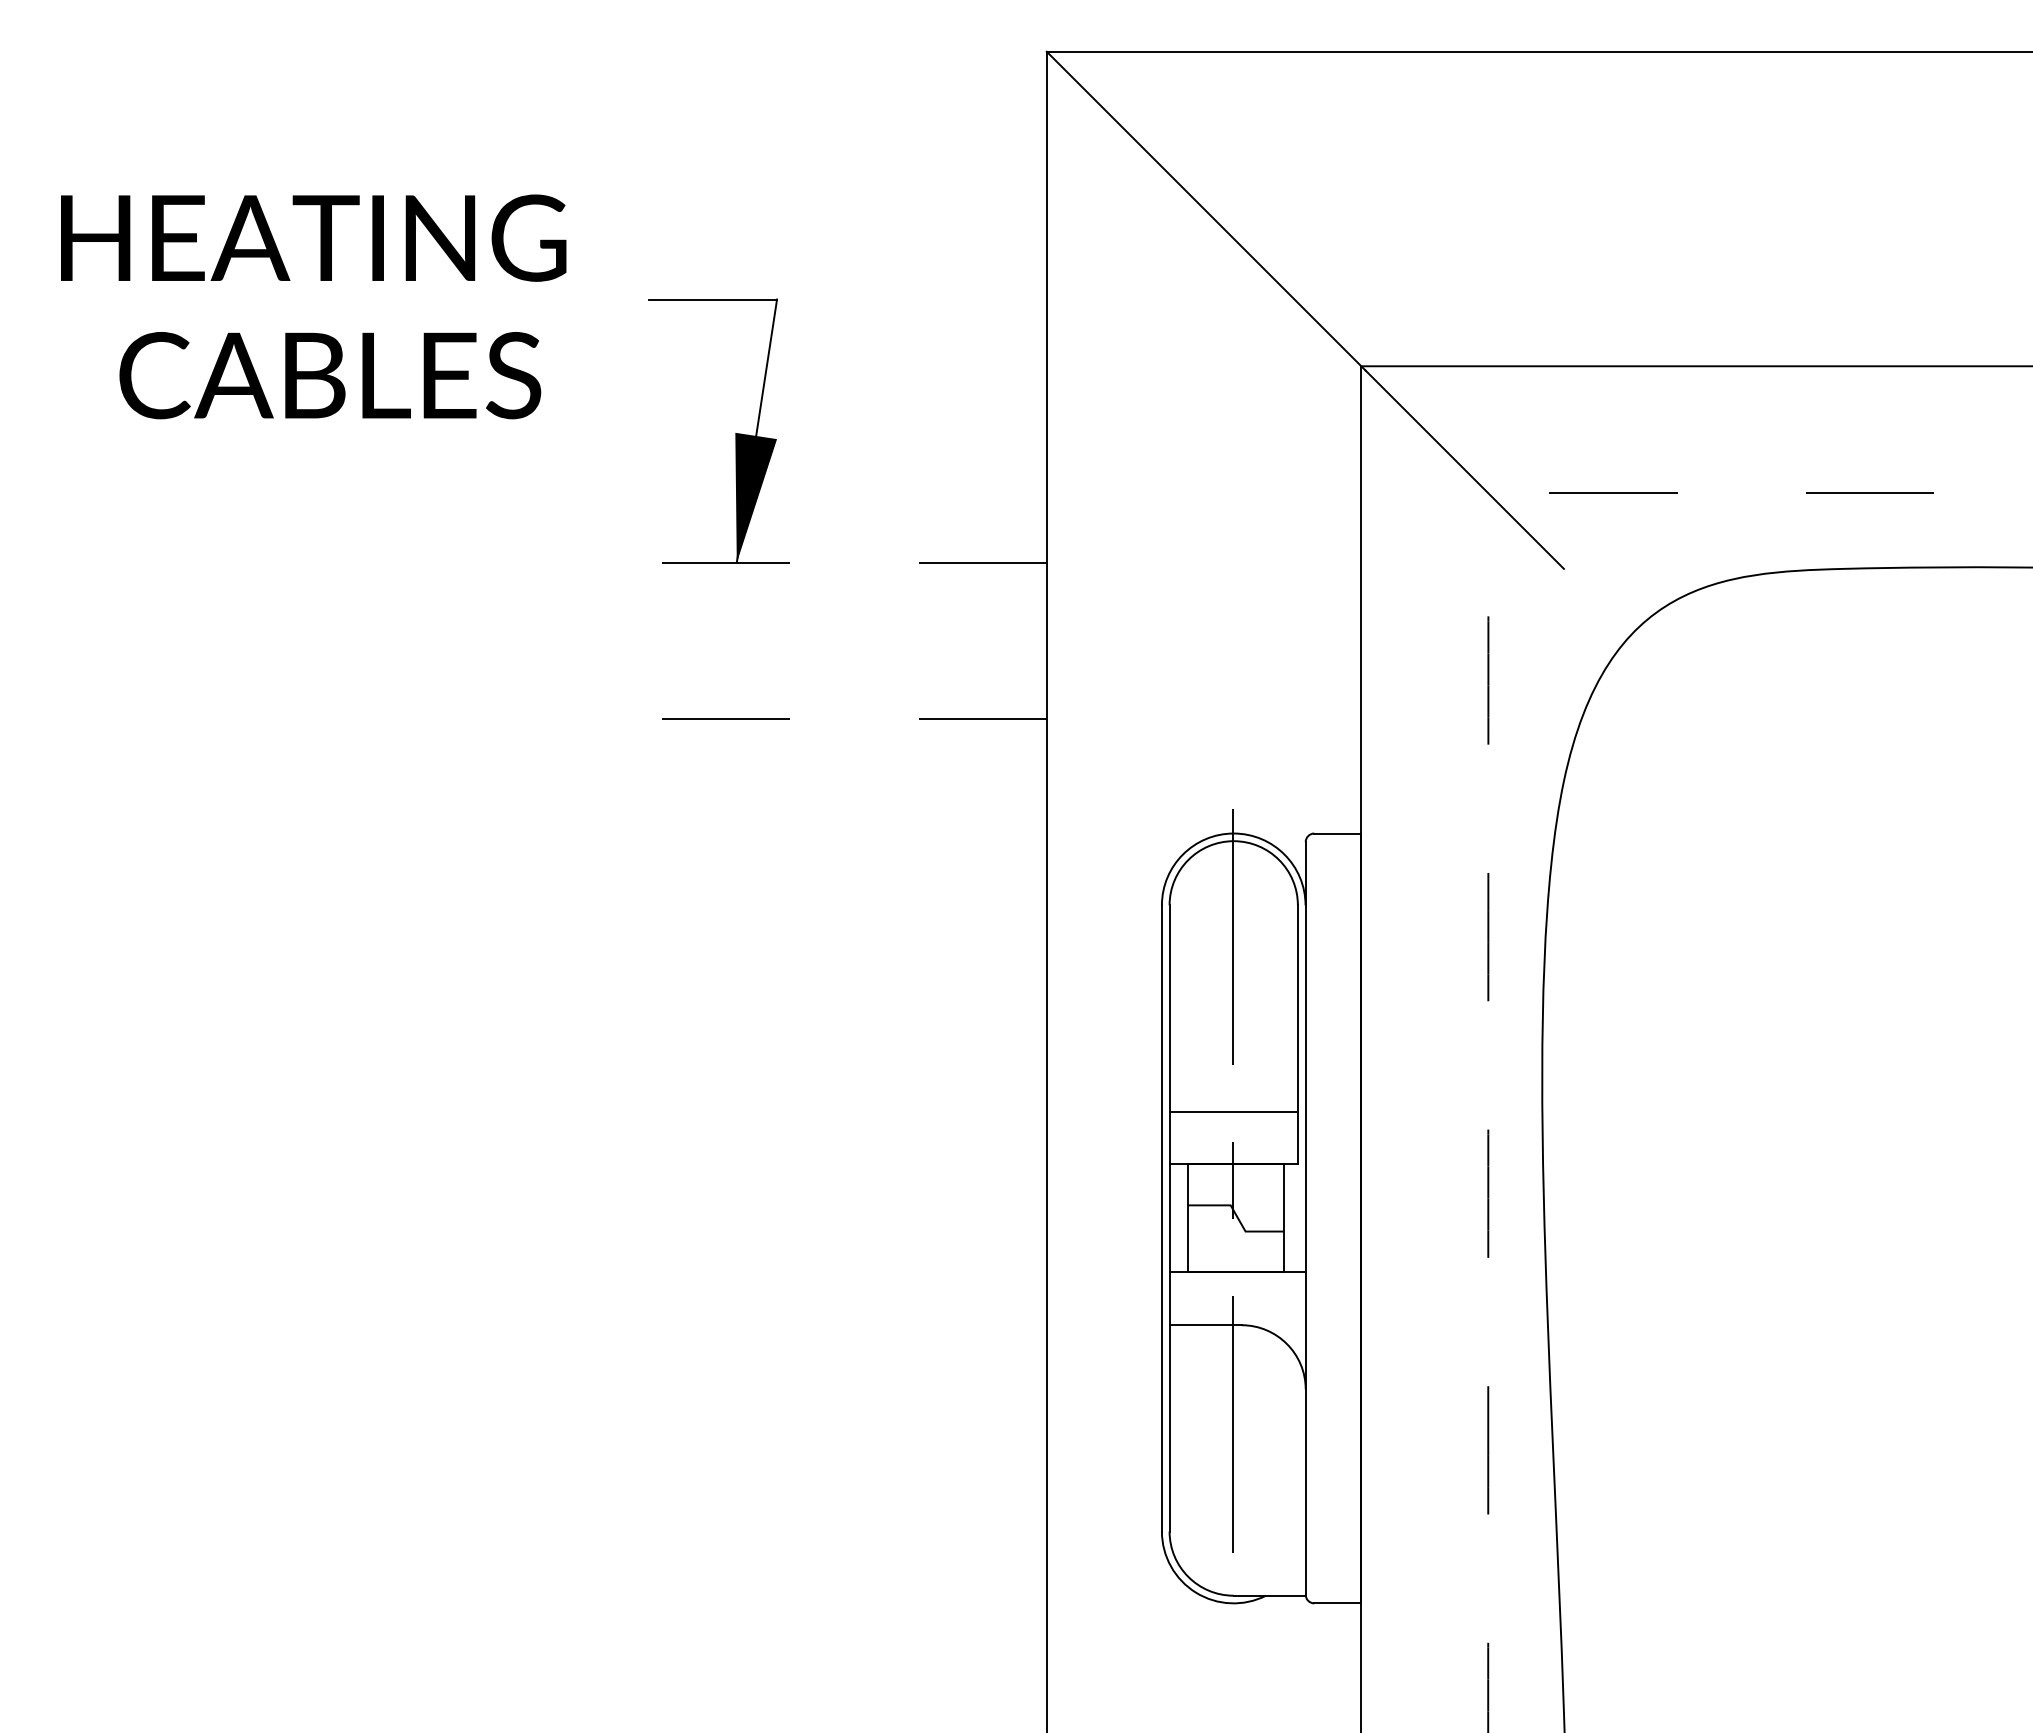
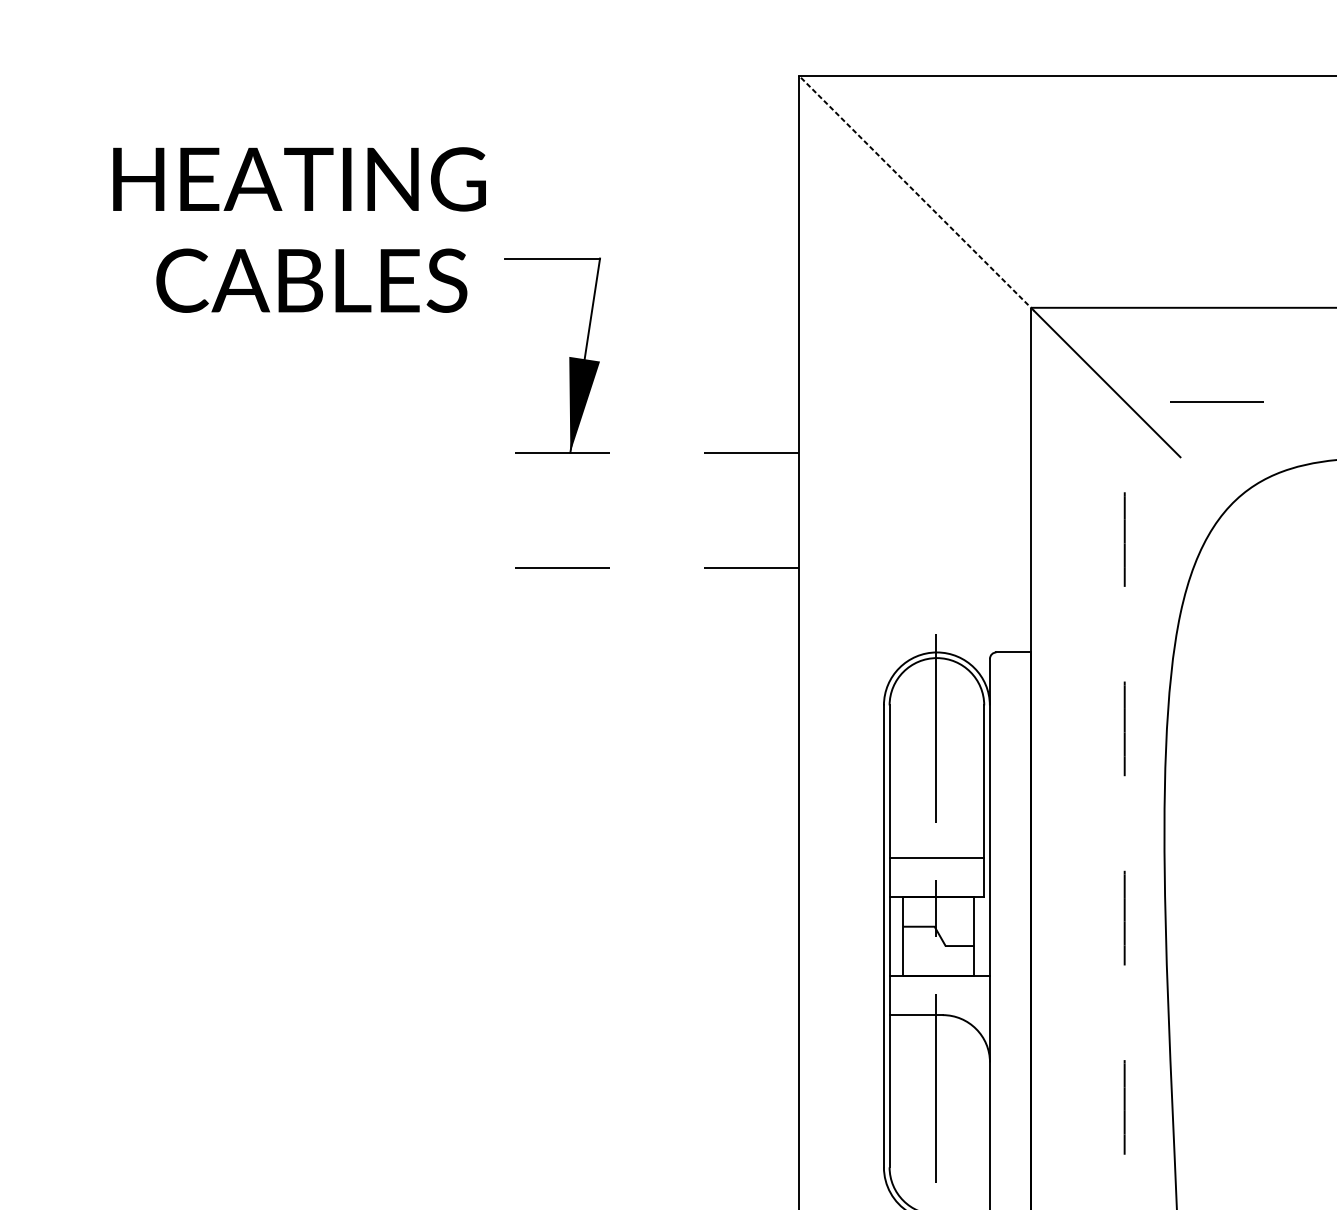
line: (1205, 210) -> (916, 192), solid -> dashed
text: (313, 306) -> (299, 229), moved

